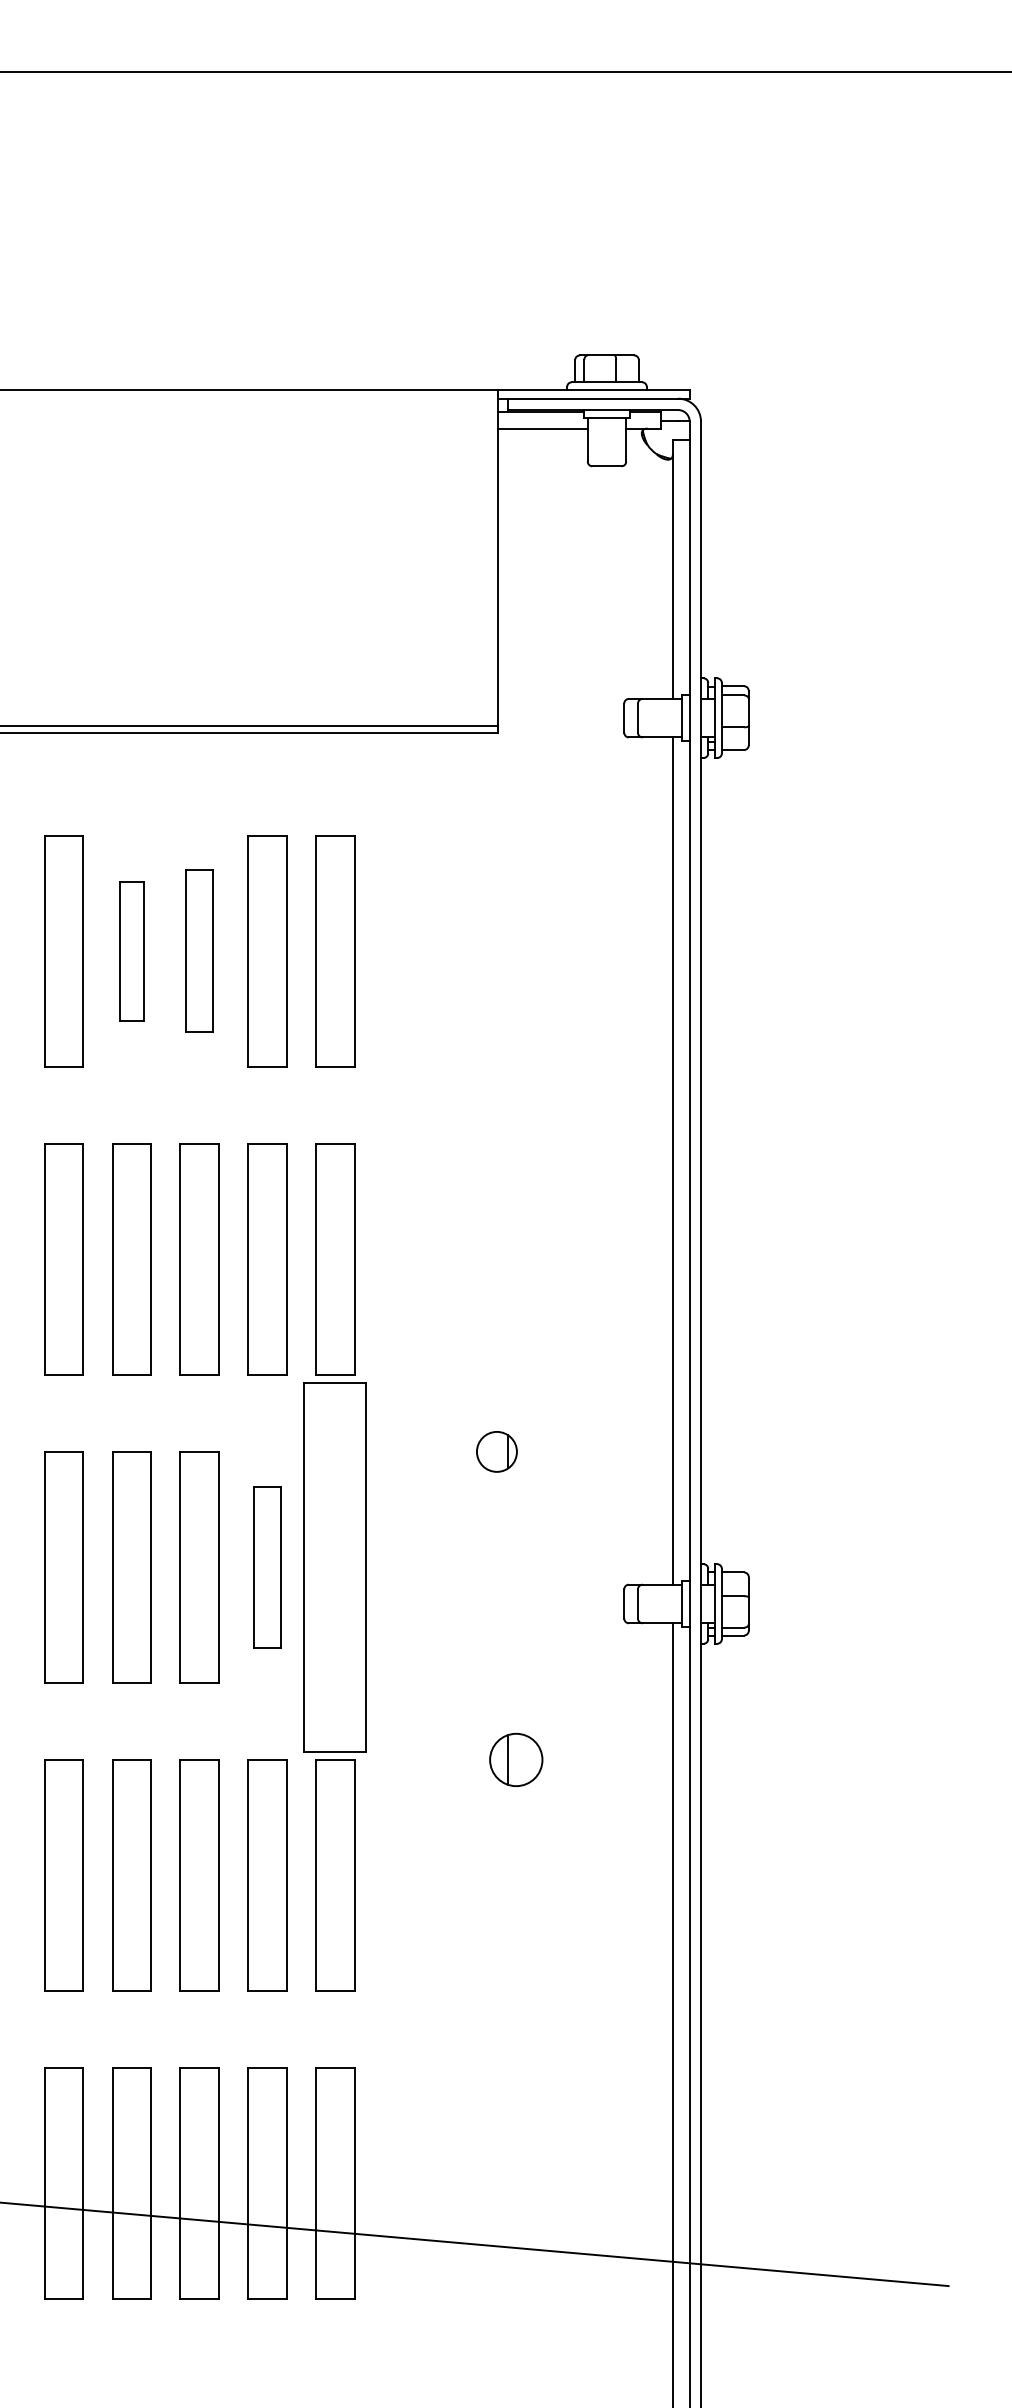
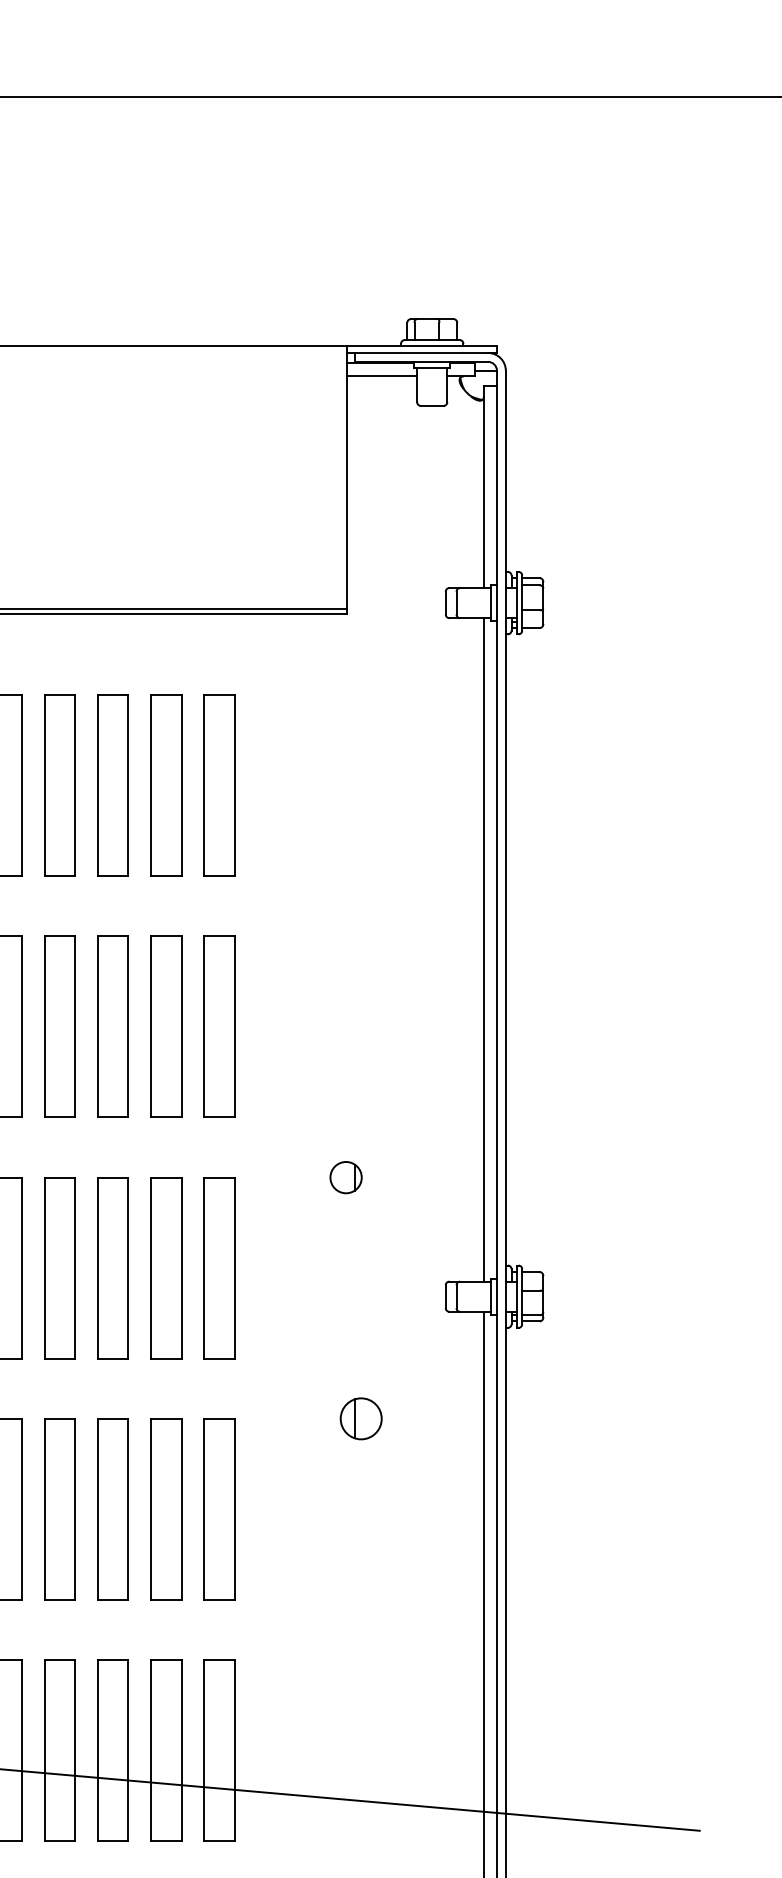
part: (131, 951) -> (59, 785), size x1.67
part: (199, 951) -> (113, 785), size x1.43
part: (267, 1567) -> (166, 1268), size x1.43
part: (335, 1567) -> (219, 1268), size x0.62

